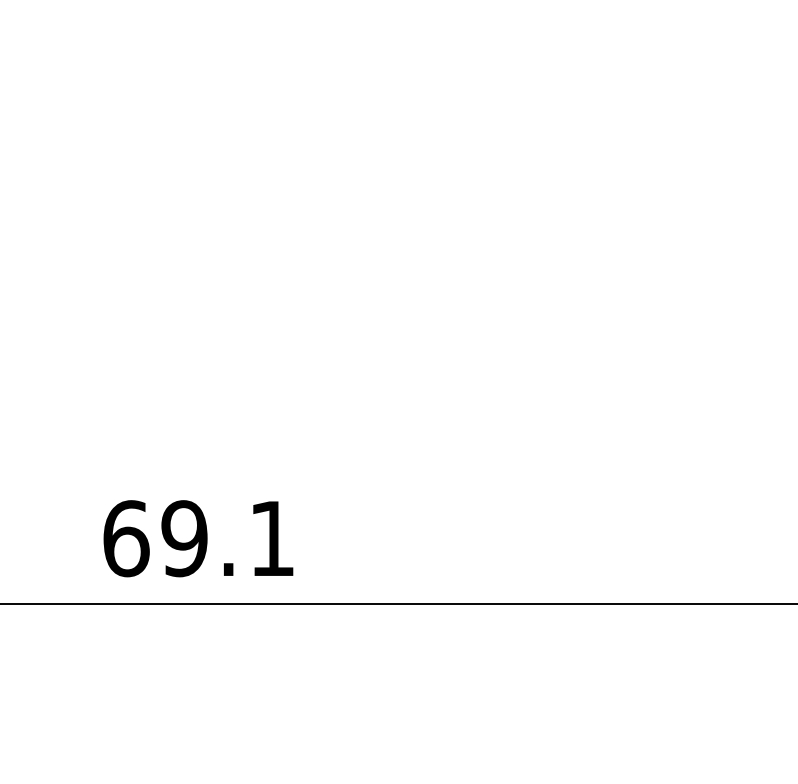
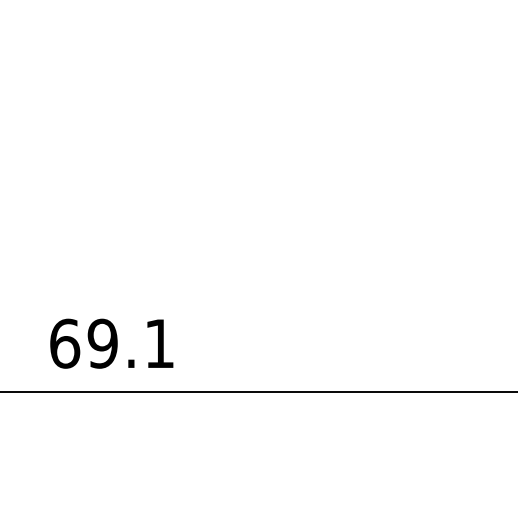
text: (197, 538) -> (111, 343), moved

